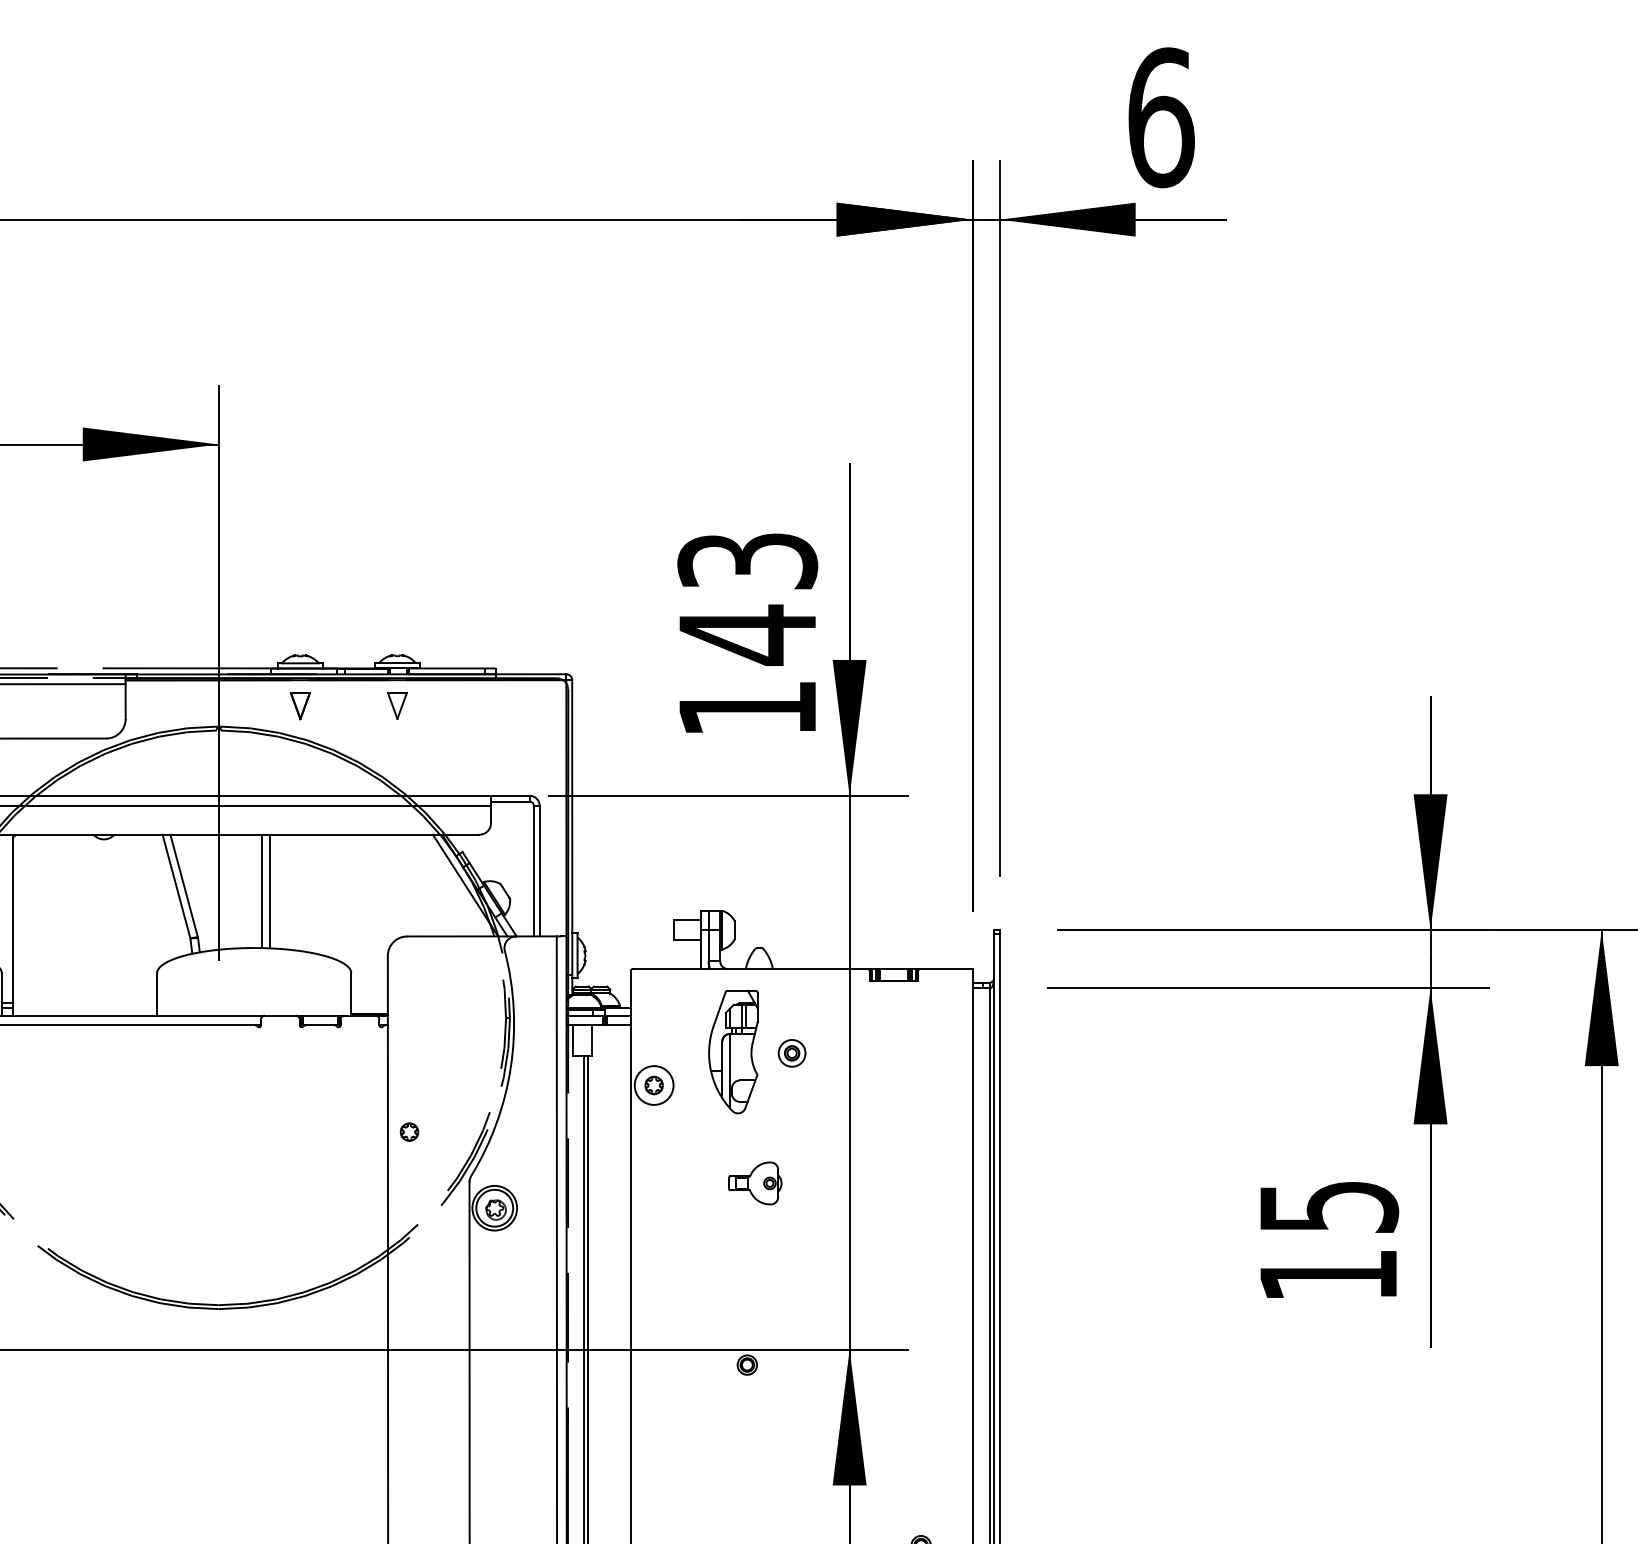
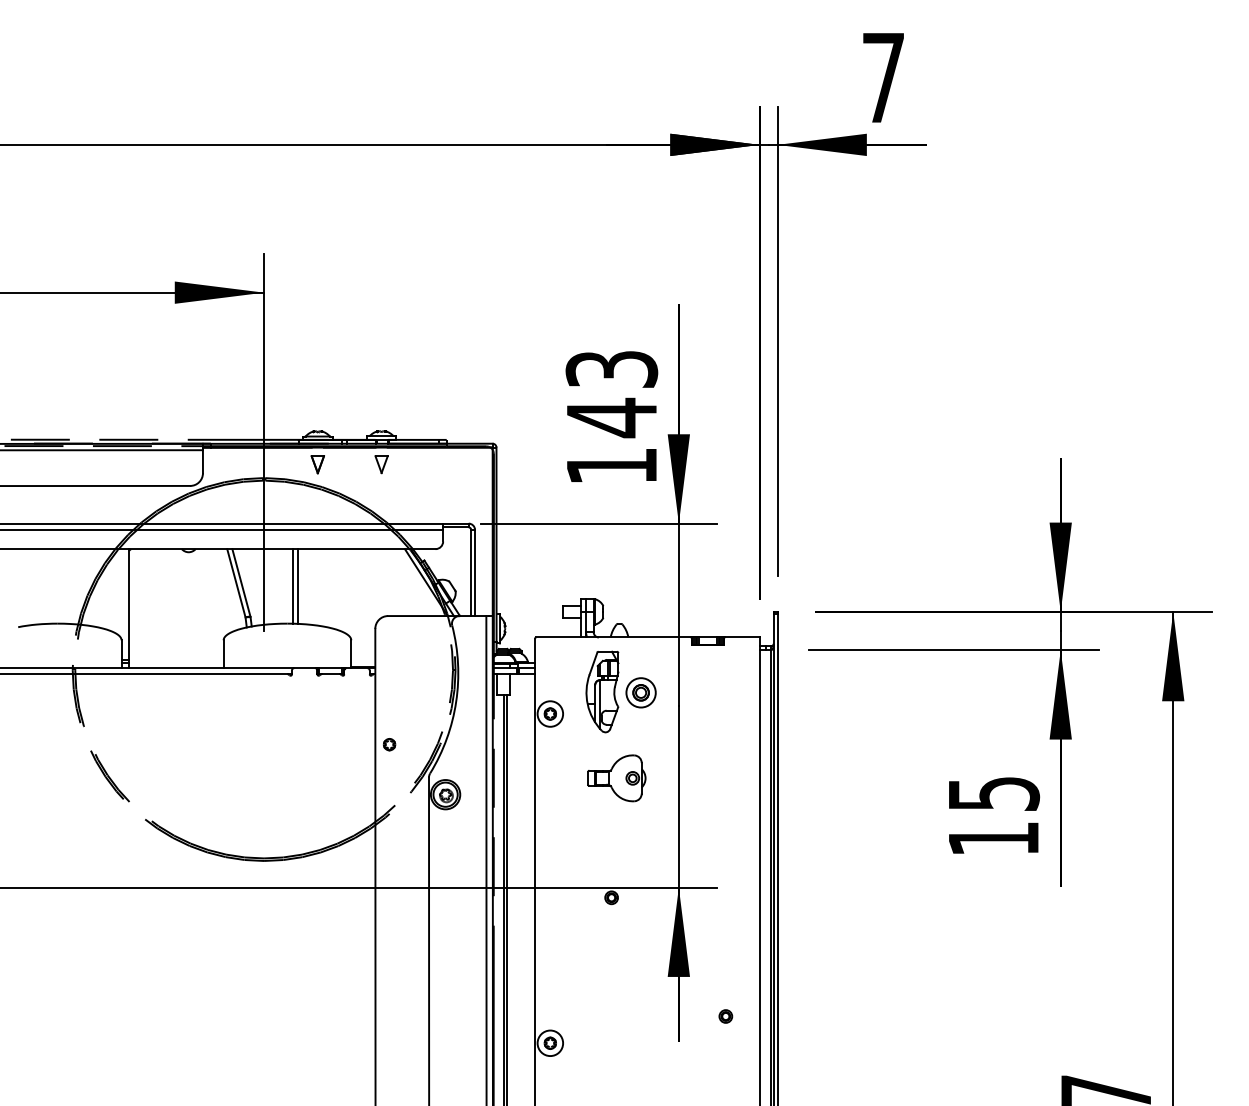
text: (1160, 117) -> (883, 77), 6 -> 7
part: (791, 1052) -> (640, 692), size x1.67
part: (754, 1183) -> (616, 778), size x1.67

